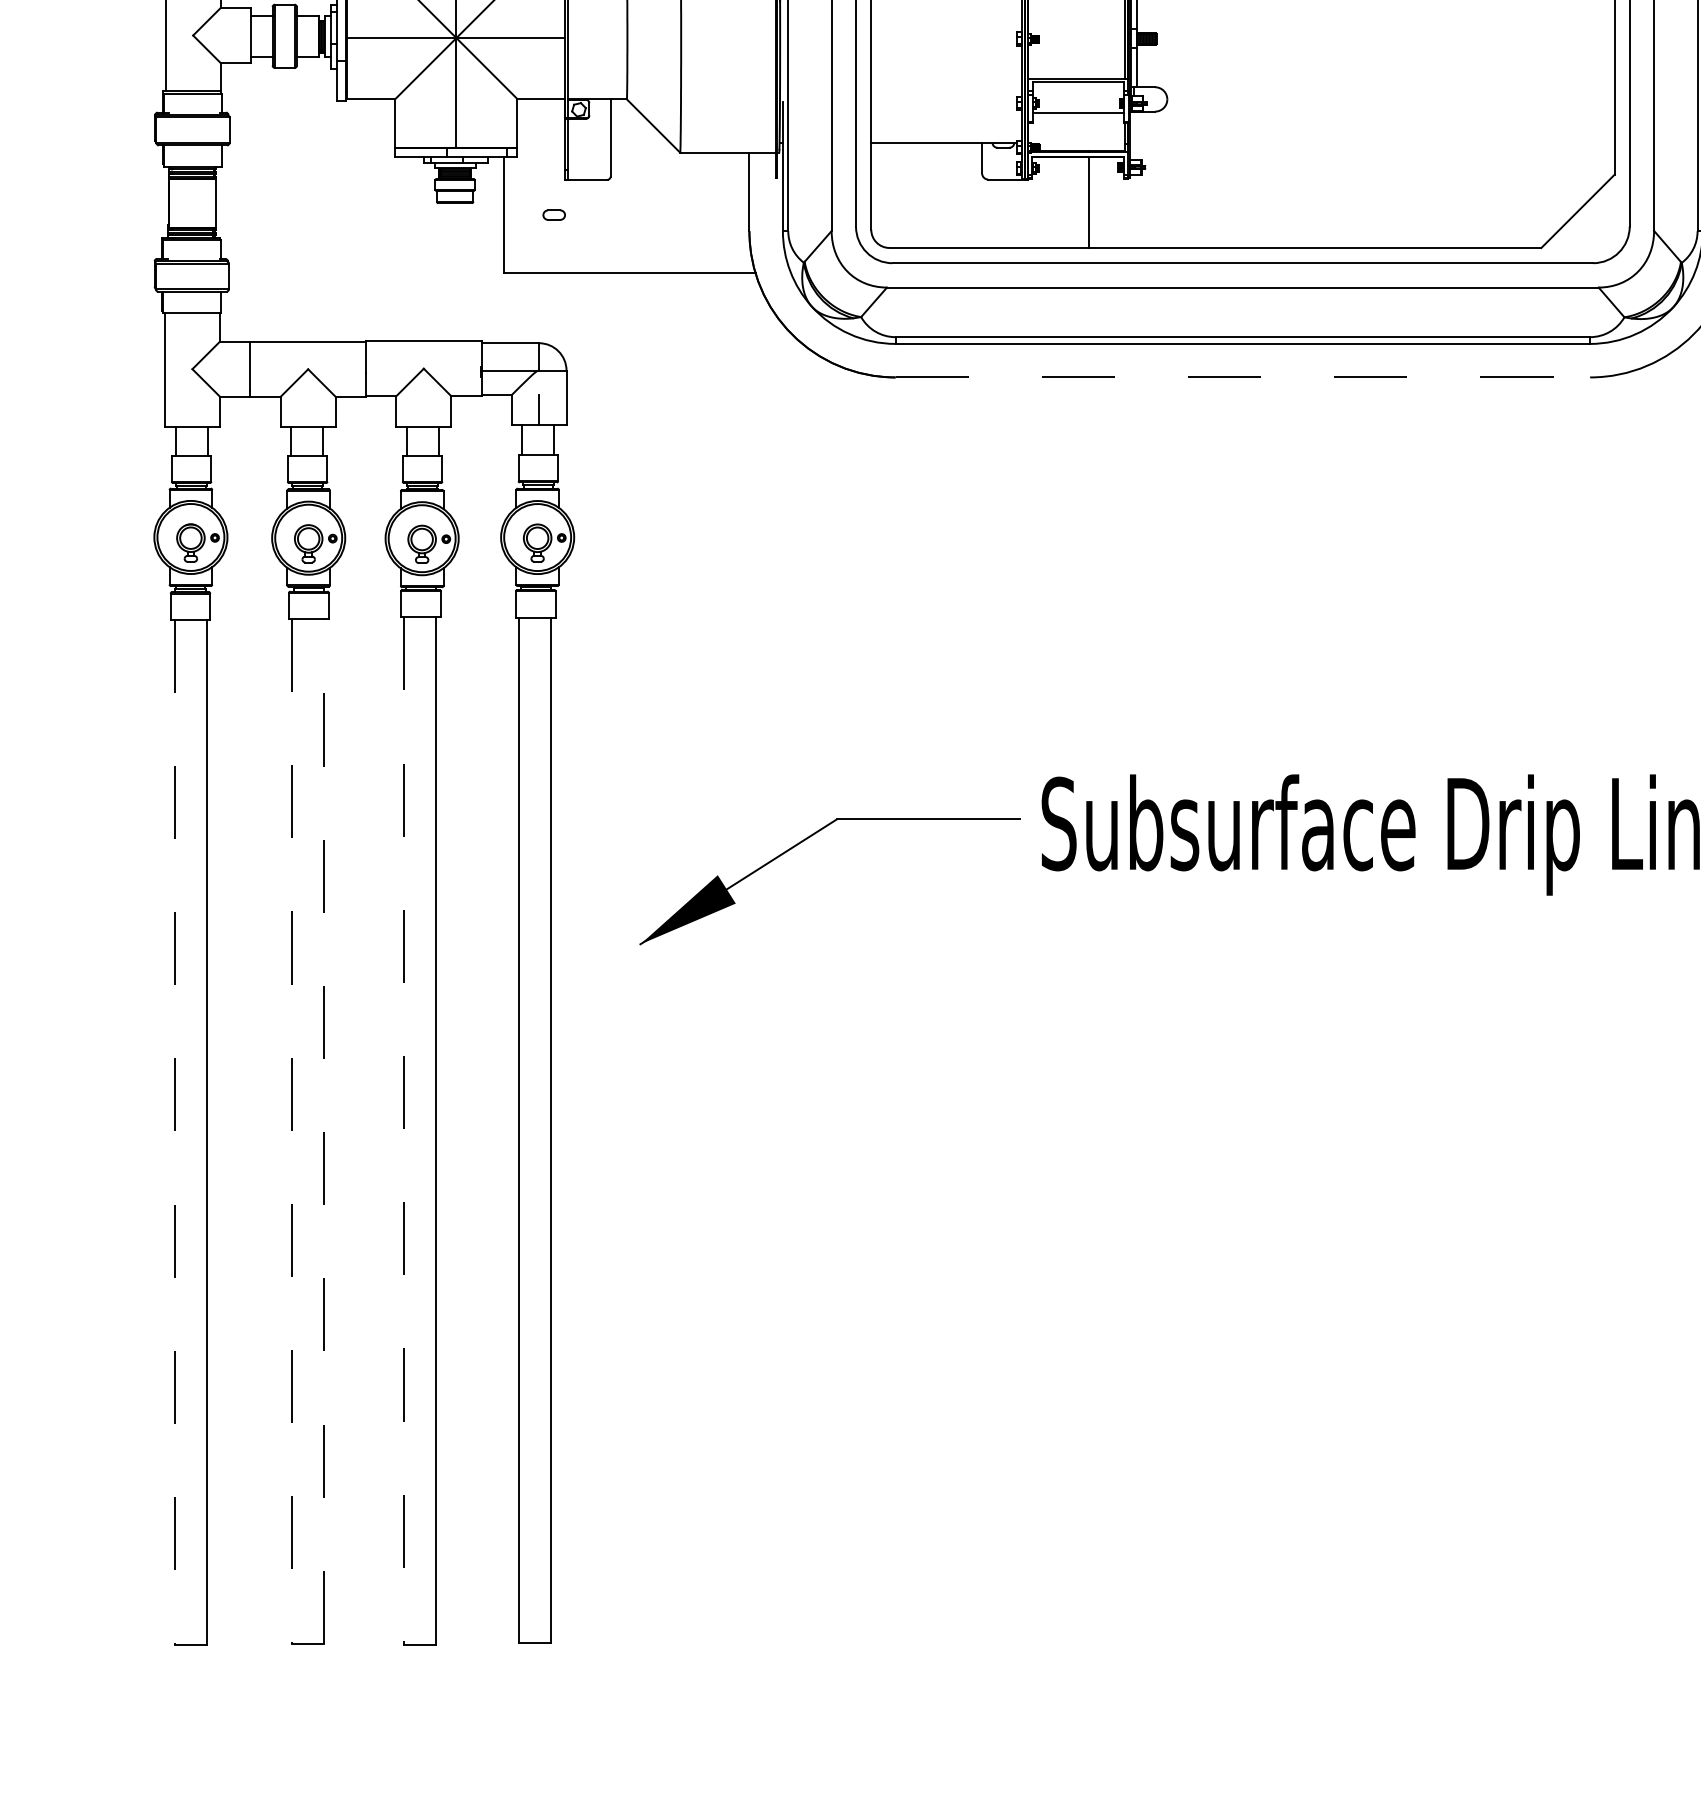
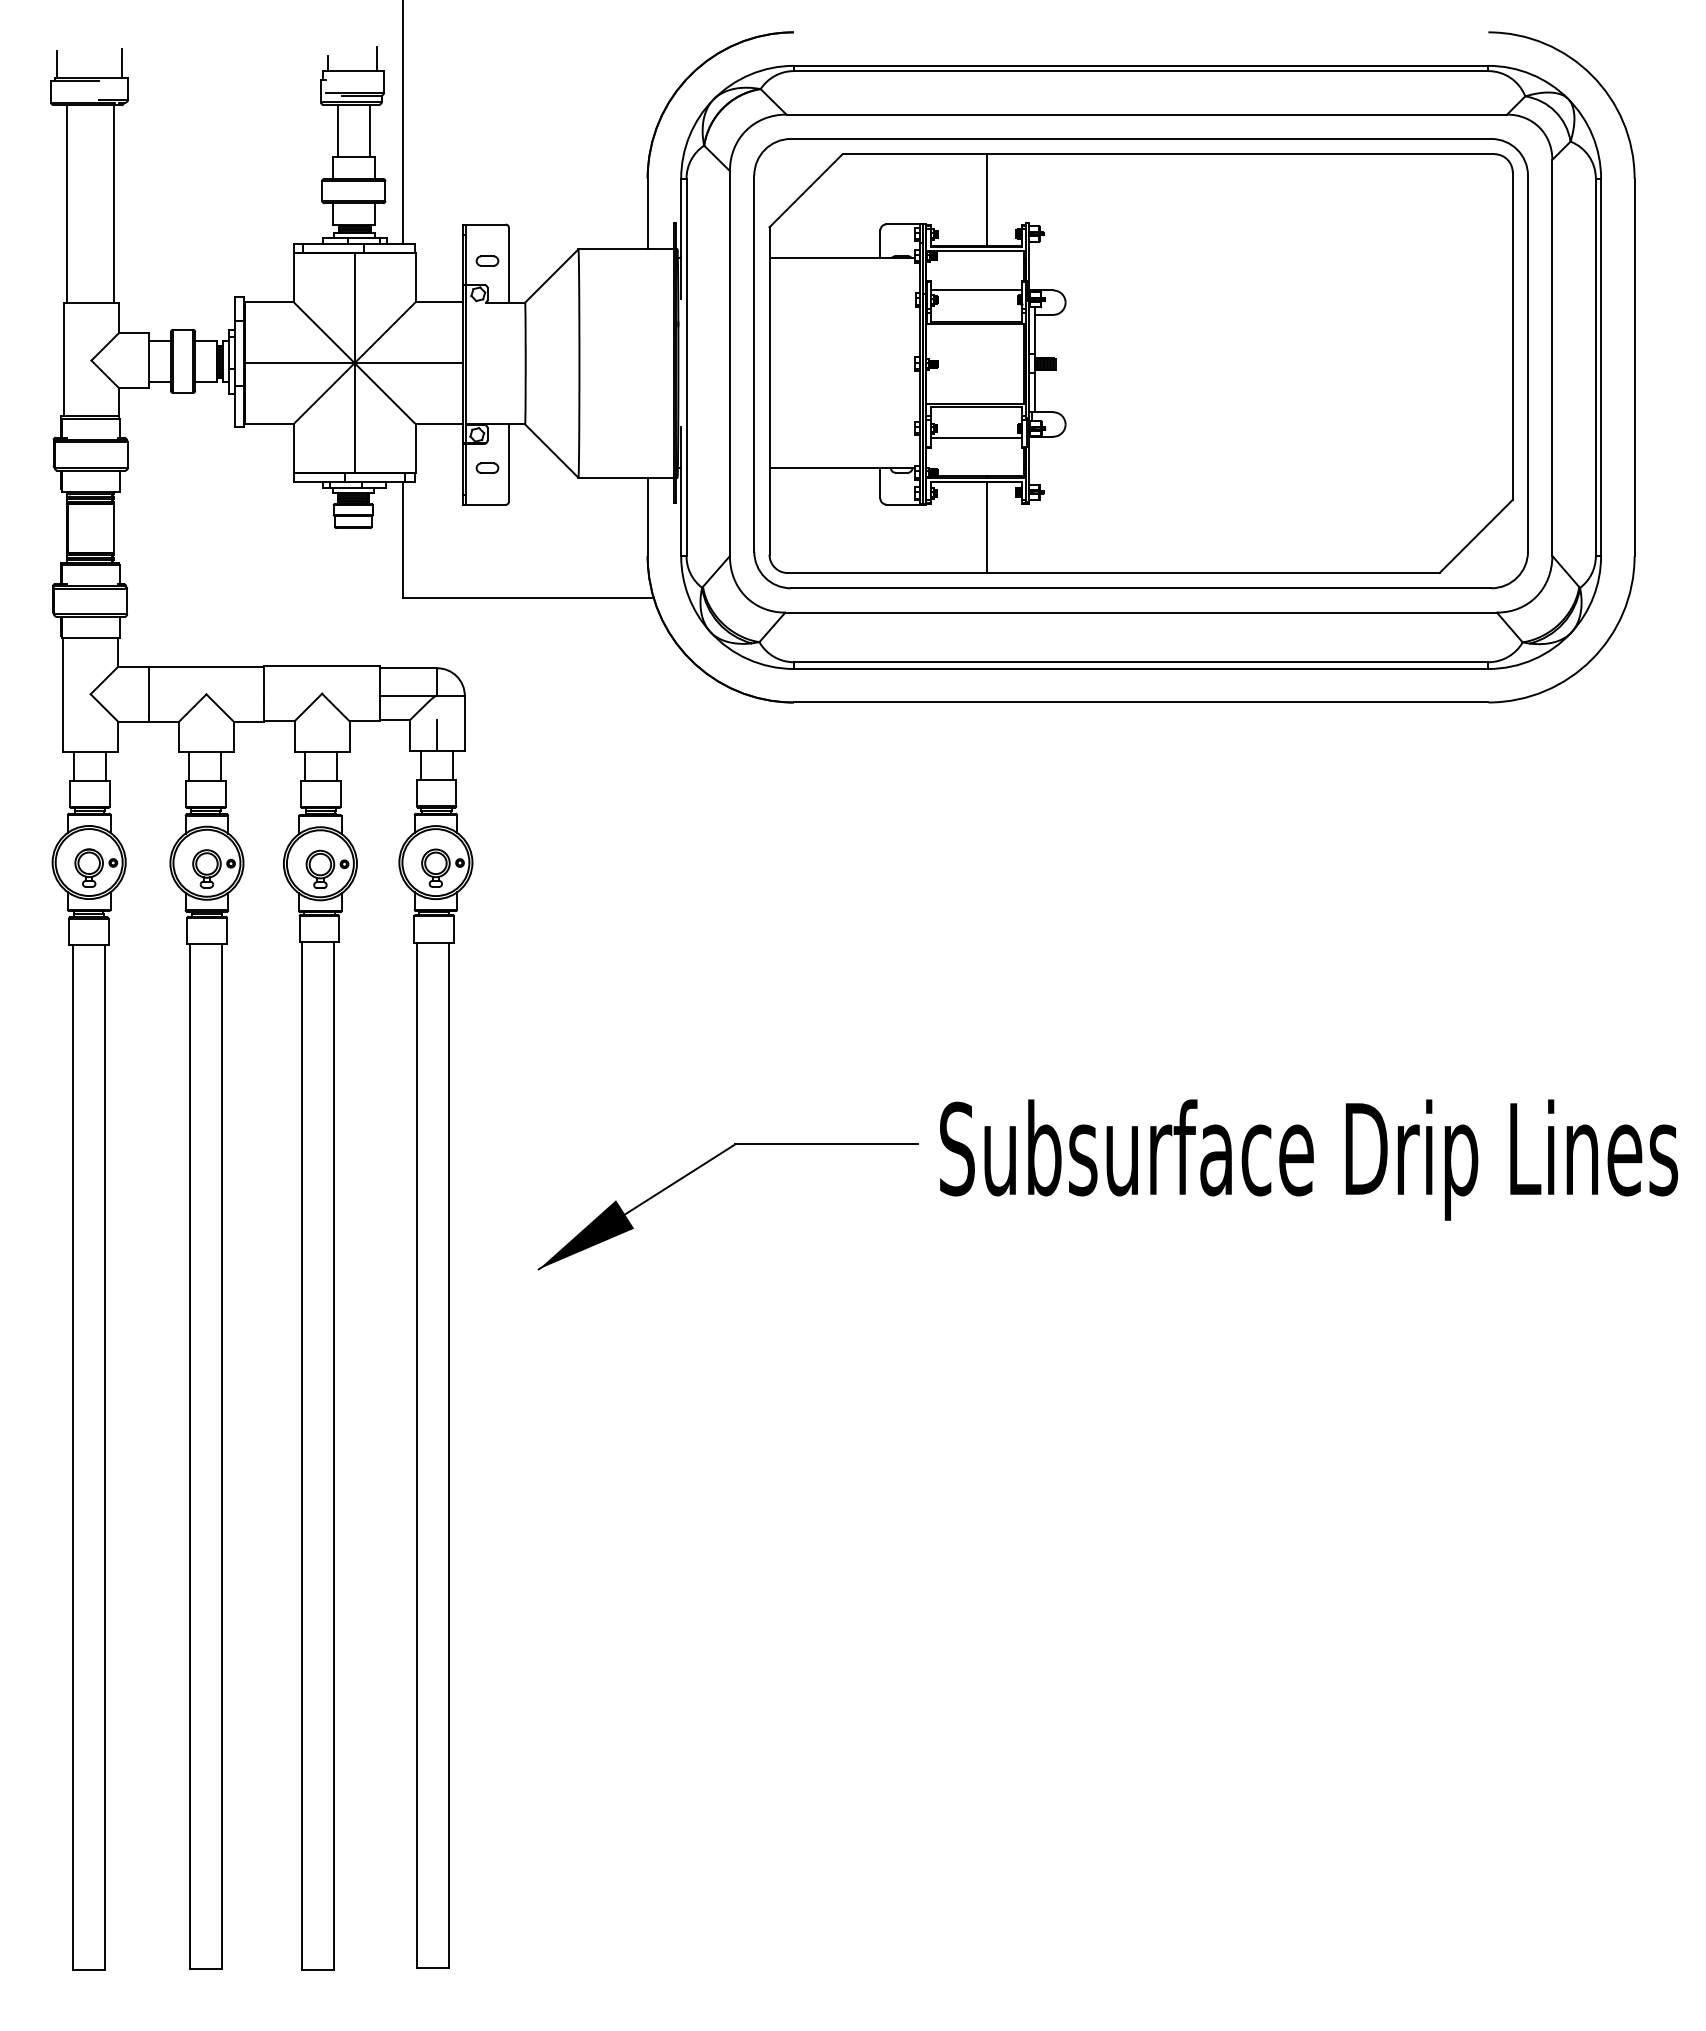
part: (554, 214) -> (487, 467), moved
line: (1243, 377) -> (1141, 702), dashed -> solid
line: (324, 1130) -> (222, 1455), dashed -> solid
line: (292, 1131) -> (190, 1456), dashed -> solid
line: (404, 1131) -> (302, 1456), dashed -> solid
line: (174, 1132) -> (72, 1457), dashed -> solid

